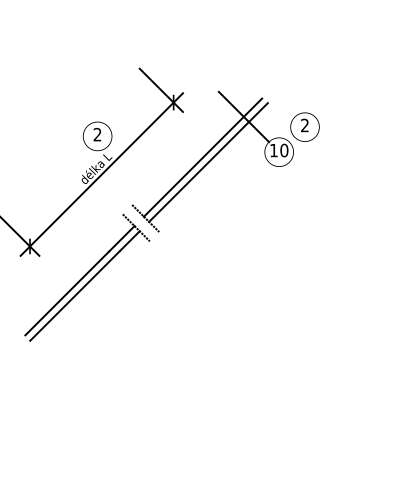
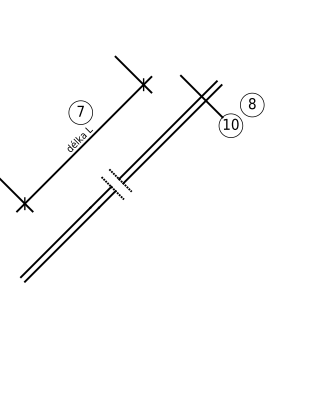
text: (305, 125) -> (252, 103), 2 -> 8
text: (97, 134) -> (80, 111), 2 -> 7

